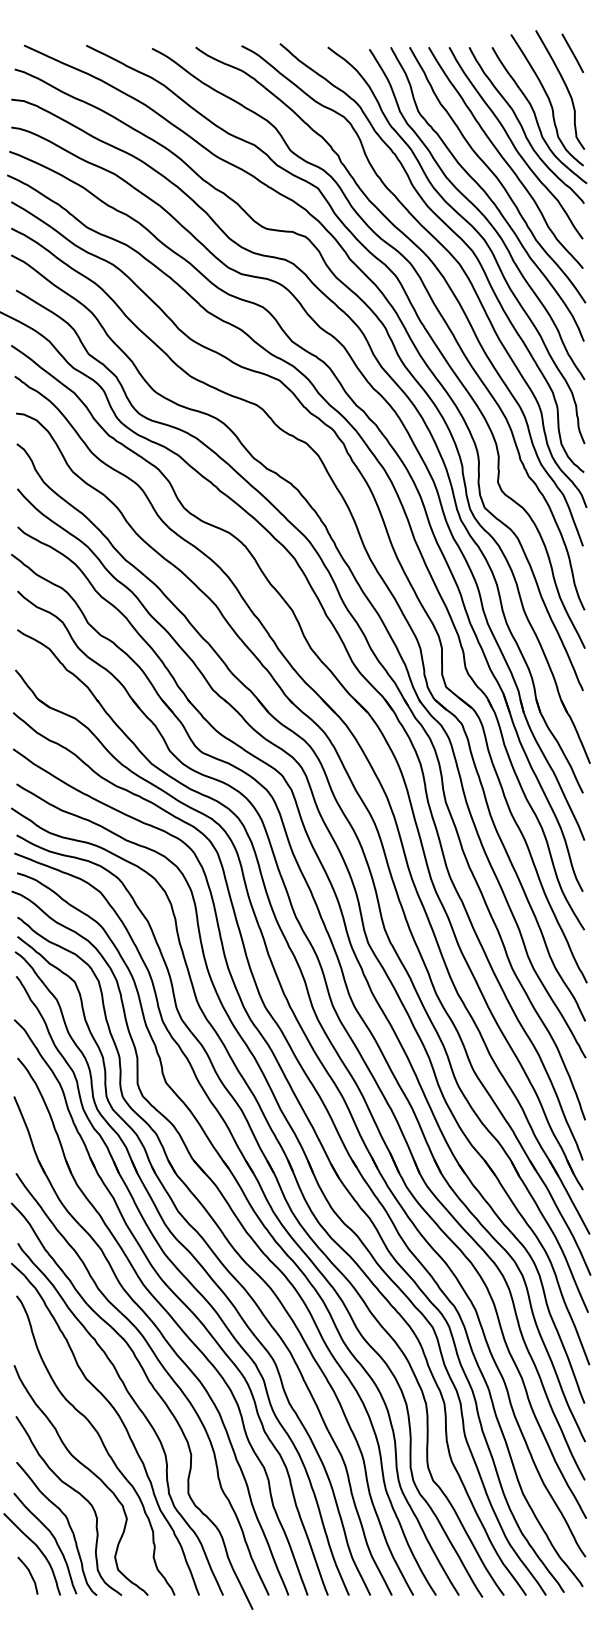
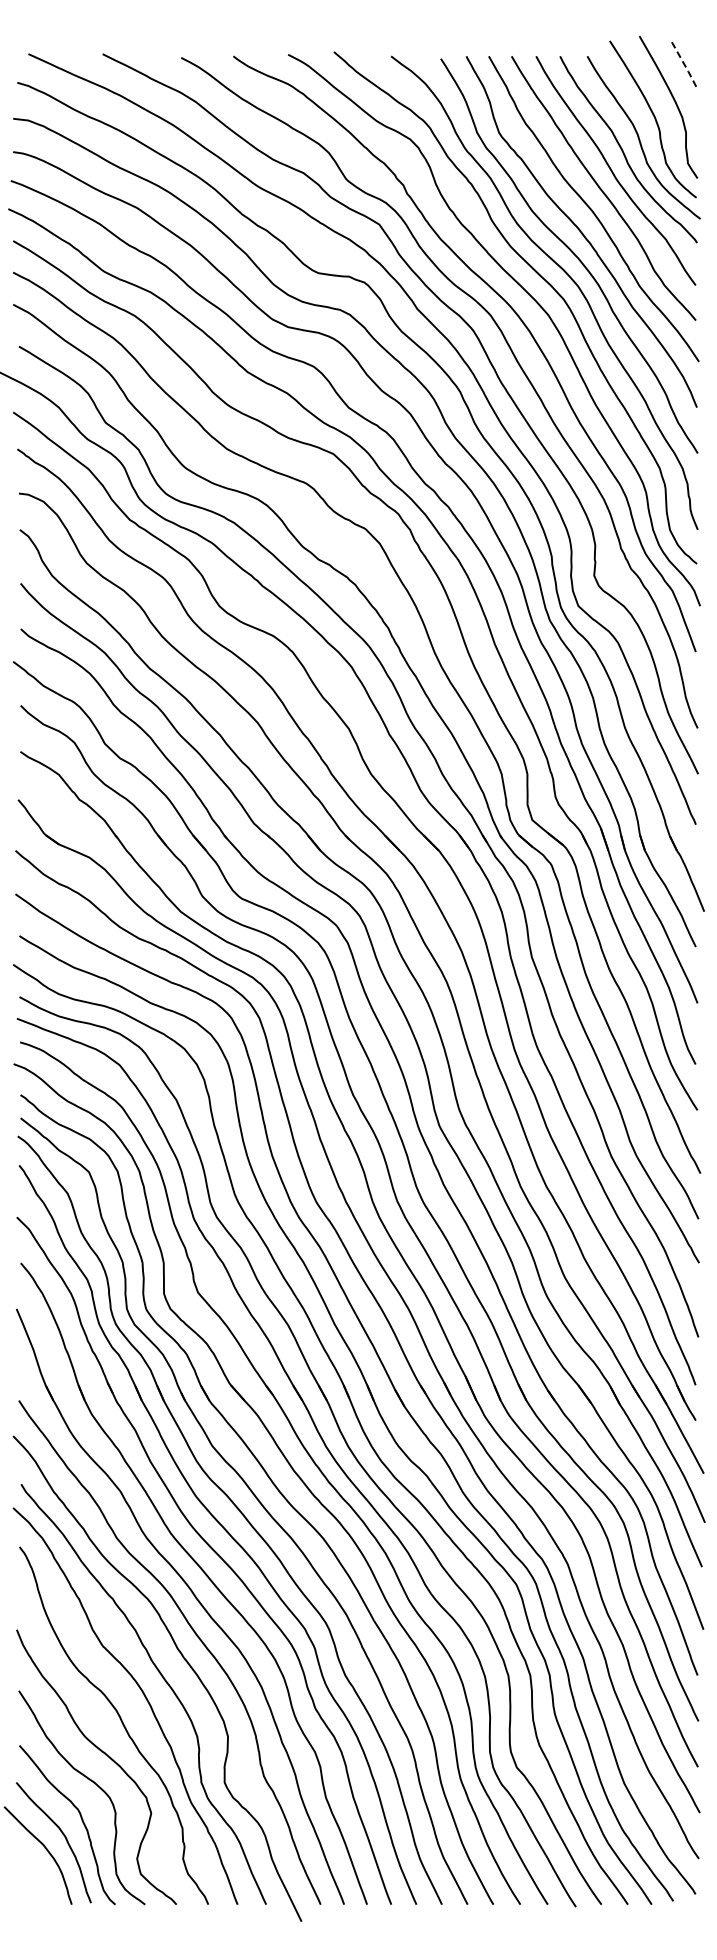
line: (573, 53) -> (684, 63), solid -> dashed
curve: (29, 1574) -> (35, 1879), removed

